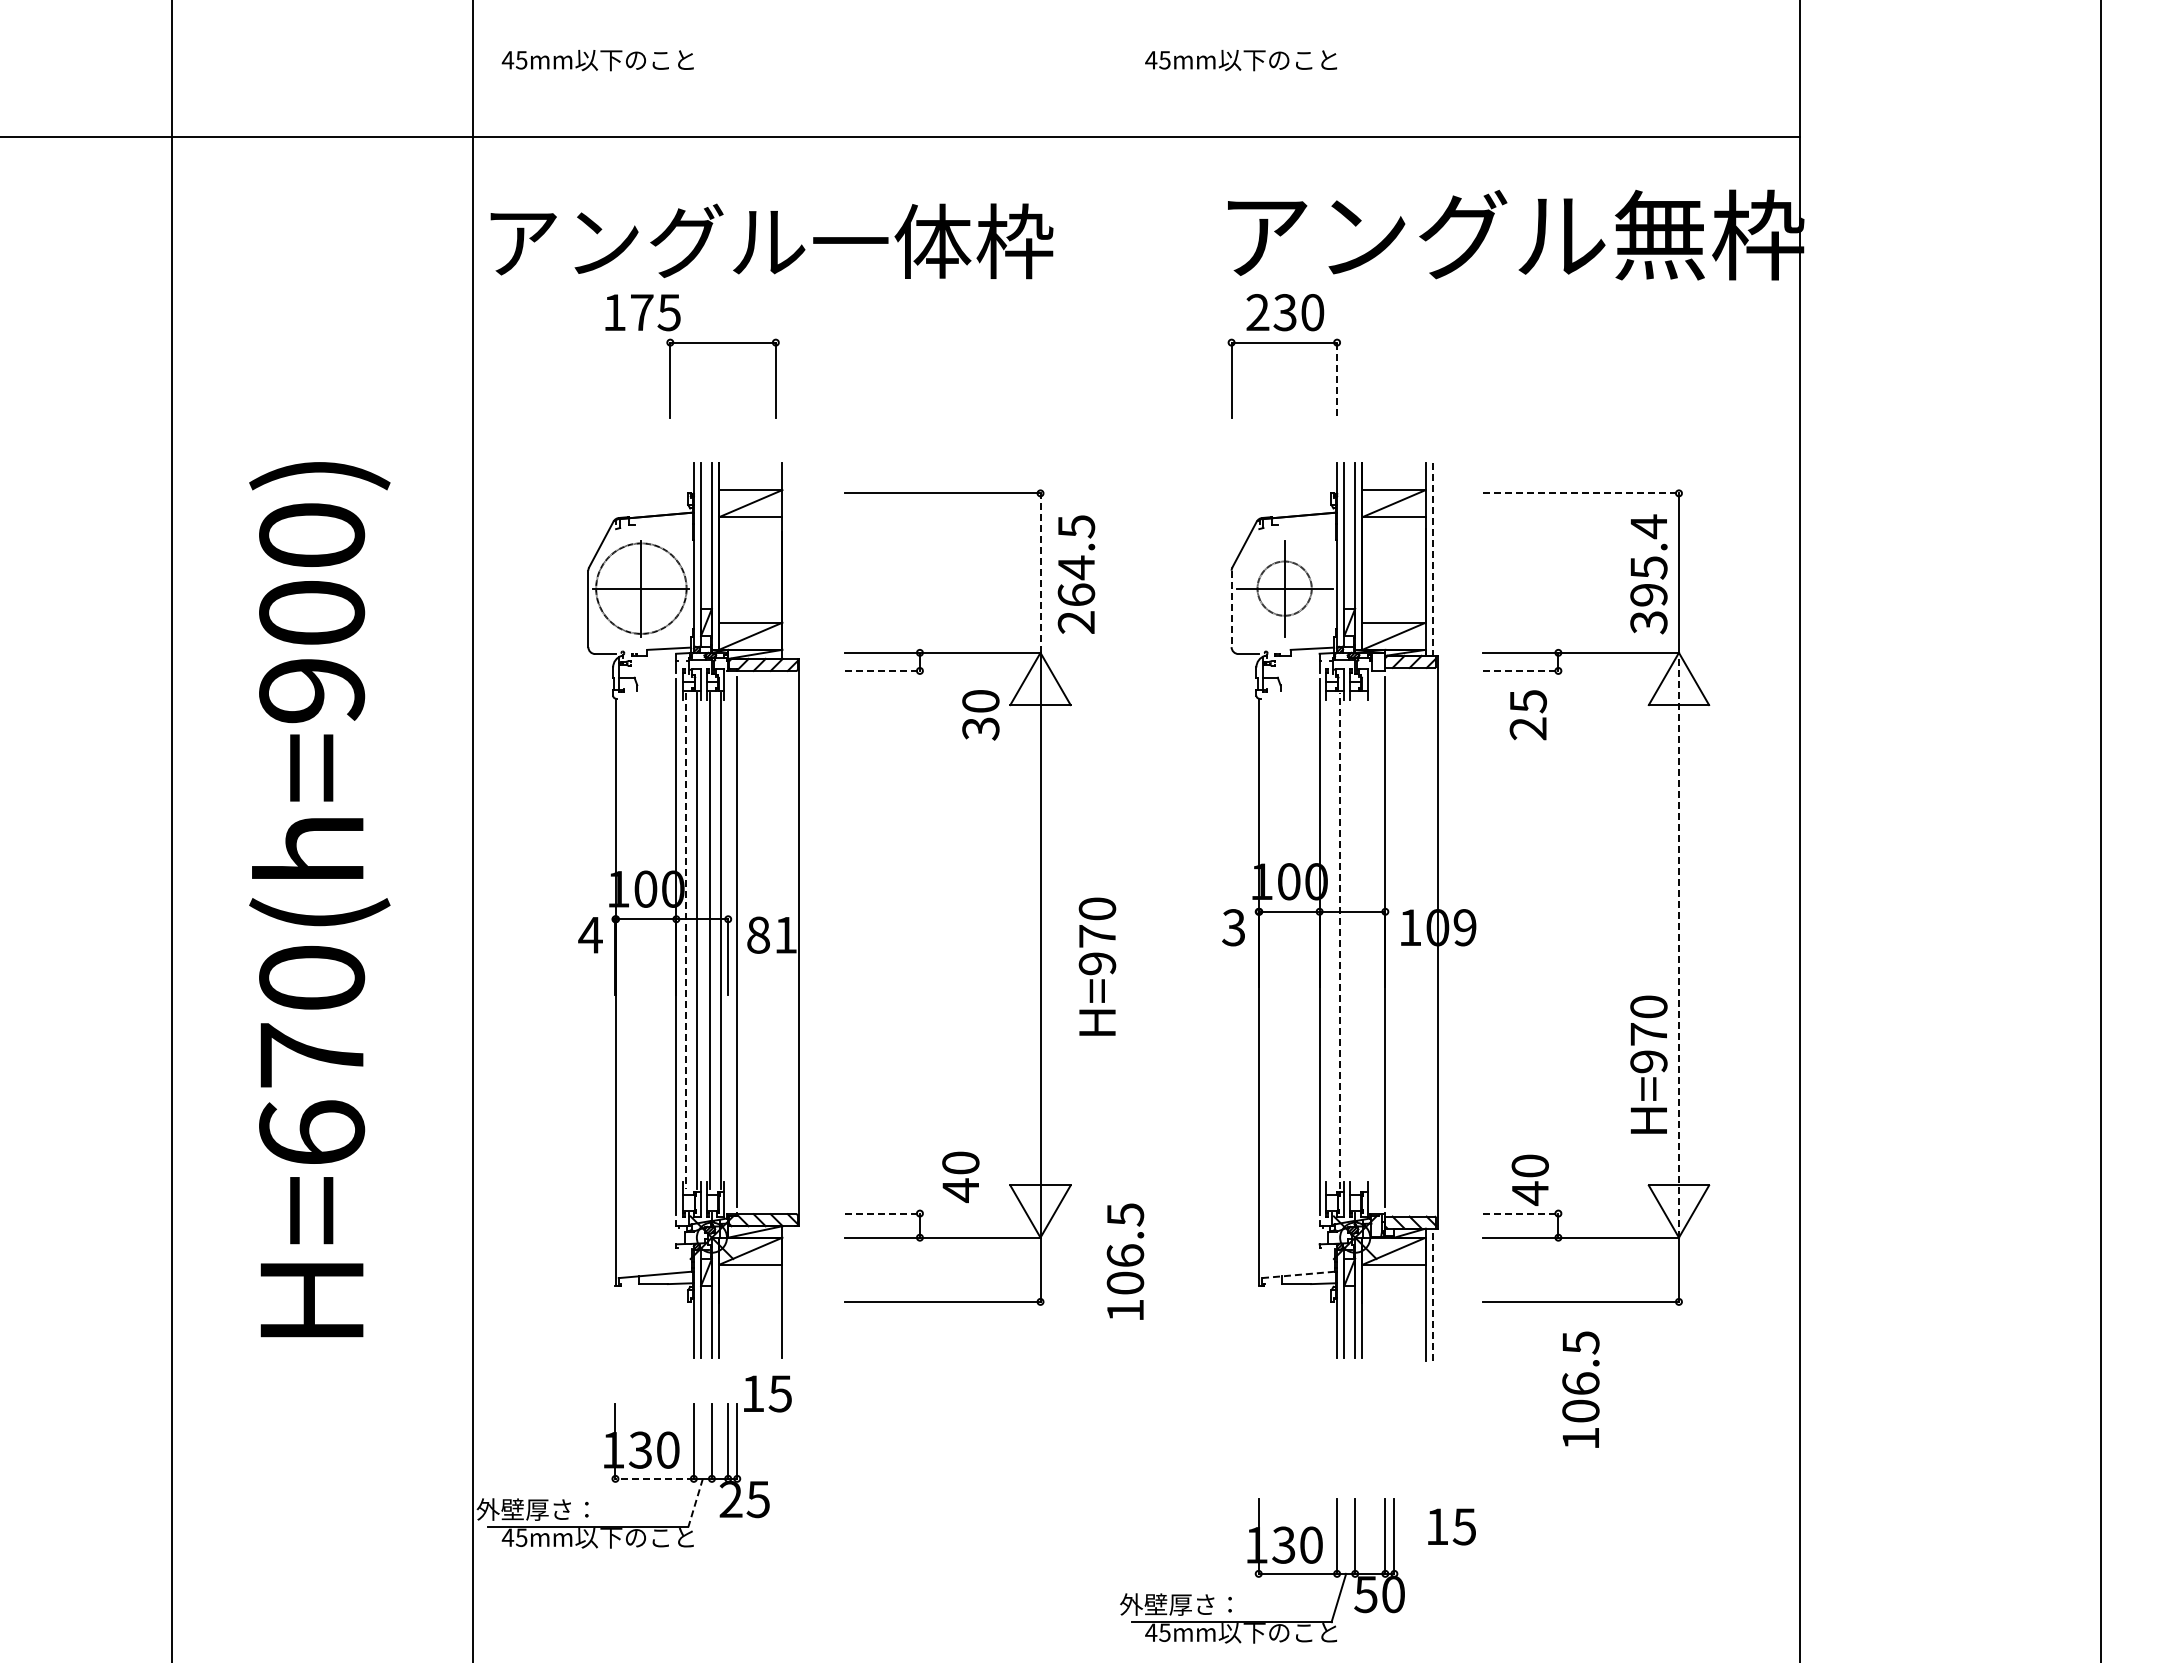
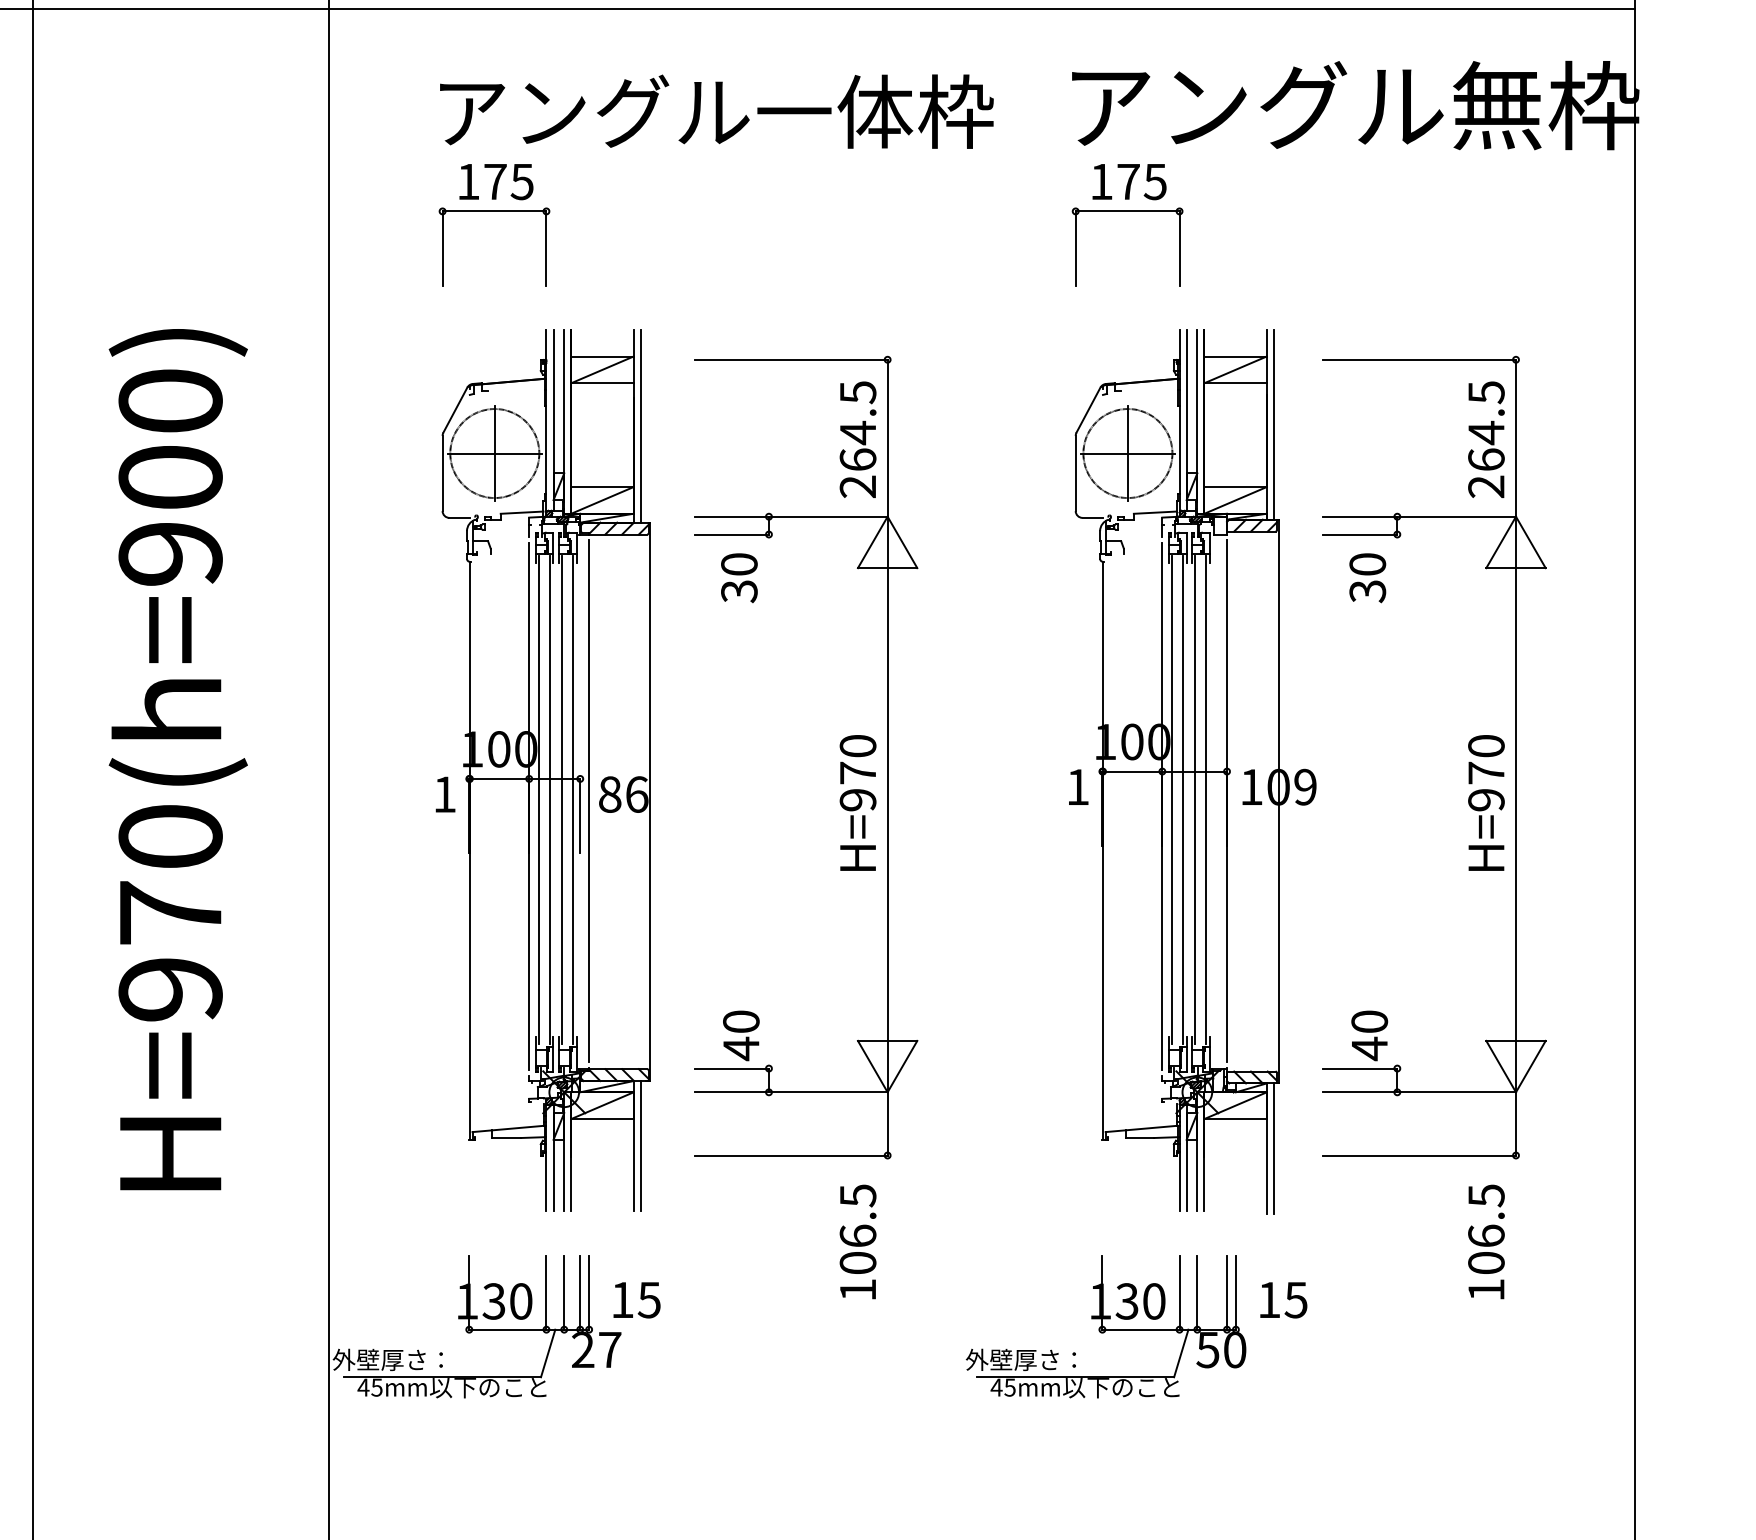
text: (771, 241) -> (716, 111), moved
text: (1285, 312) -> (1128, 181), 230 -> 175
part: (722, 343) -> (493, 212), moved
line: (1337, 380) -> (1179, 248), dashed -> solid
line: (1580, 493) -> (1419, 359), dashed -> solid
line: (790, 560) -> (641, 425), added
line: (1433, 560) -> (1274, 425), dashed -> solid
line: (1040, 573) -> (887, 438), dashed -> solid
text: (1076, 574) -> (858, 439), moved
text: (1648, 574) -> (1486, 439), 395.4 -> 264.5
circle: (1284, 588) -> (1127, 453), size x1.67
line: (1231, 609) -> (1075, 474), dashed -> solid
line: (882, 670) -> (732, 534), dashed -> solid
line: (1520, 670) -> (1360, 534), dashed -> solid
text: (980, 715) -> (739, 578), moved
text: (1528, 715) -> (1367, 578), 25 -> 30
text: (1233, 927) -> (1077, 787), 3 -> 1
text: (786, 934) -> (637, 793), 81 -> 86
text: (590, 935) -> (444, 794), 4 -> 1
line: (1329, 940) -> (1172, 799), added
line: (1340, 940) -> (1182, 799), dashed -> solid
line: (1353, 940) -> (1195, 799), added
line: (1363, 940) -> (1205, 799), added
line: (686, 941) -> (539, 800), dashed -> solid
line: (1678, 944) -> (1515, 803), dashed -> solid
text: (1097, 966) -> (858, 802), moved
text: (1648, 1064) -> (1486, 802), moved
text: (312, 1132) -> (171, 988), H=670(h=900) -> H=970(h=900)
text: (960, 1176) -> (740, 1035), moved
line: (882, 1213) -> (732, 1068), dashed -> solid
line: (1520, 1213) -> (1360, 1068), dashed -> solid
text: (1125, 1261) -> (858, 1241), moved
line: (1298, 1274) -> (1141, 1128), dashed -> solid
line: (790, 1292) -> (641, 1146), added
line: (1433, 1294) -> (1274, 1148), dashed -> solid
text: (1580, 1389) -> (1486, 1241), moved
text: (767, 1393) -> (636, 1299), moved
line: (654, 1478) -> (507, 1329), dashed -> solid
text: (757, 1499) -> (609, 1349), 25 -> 27
line: (695, 1503) -> (548, 1353), dashed -> solid
text: (1451, 1526) -> (1283, 1299), moved
part: (1262, 1570) -> (1106, 1326), moved

